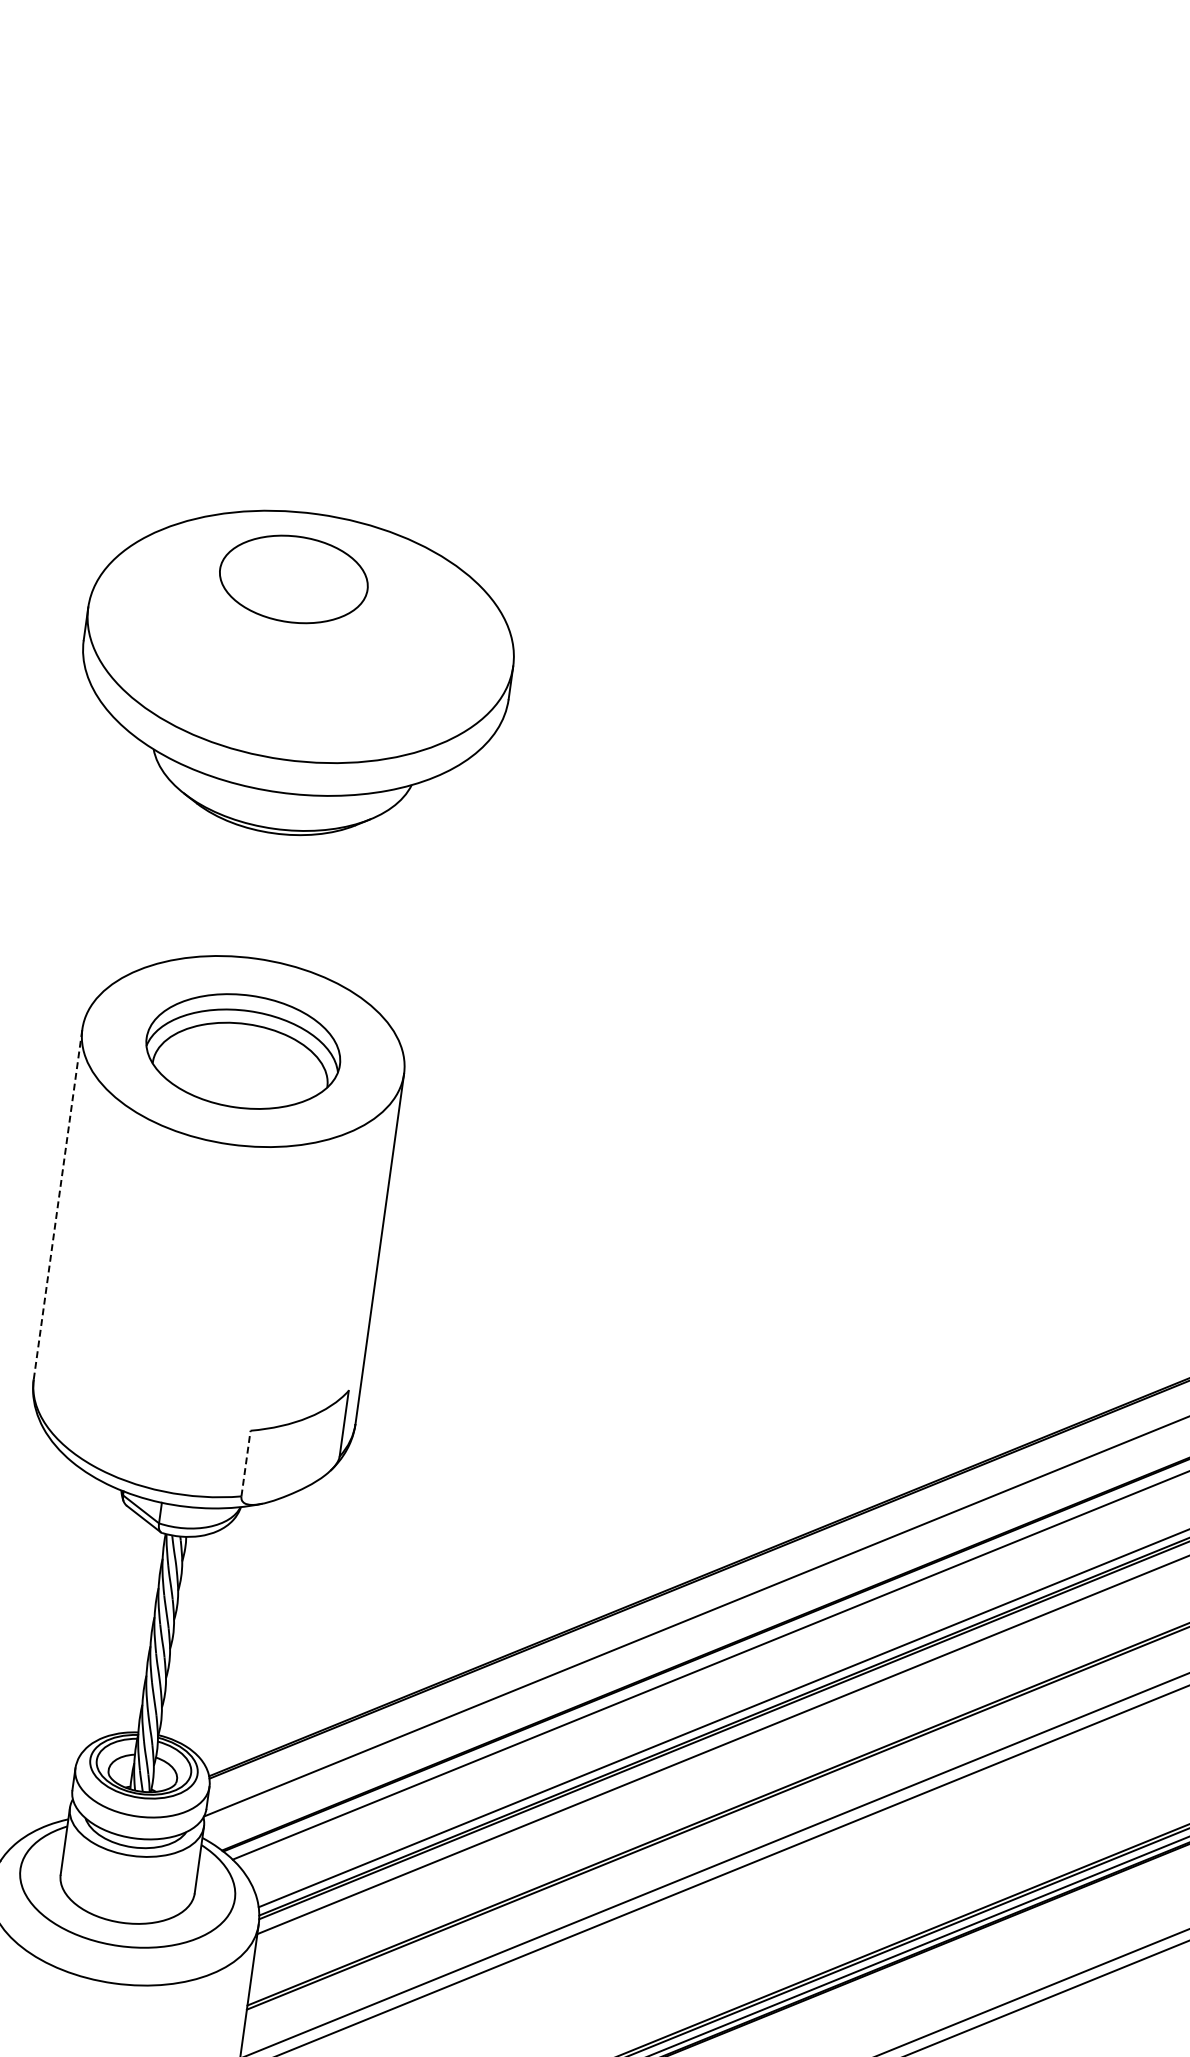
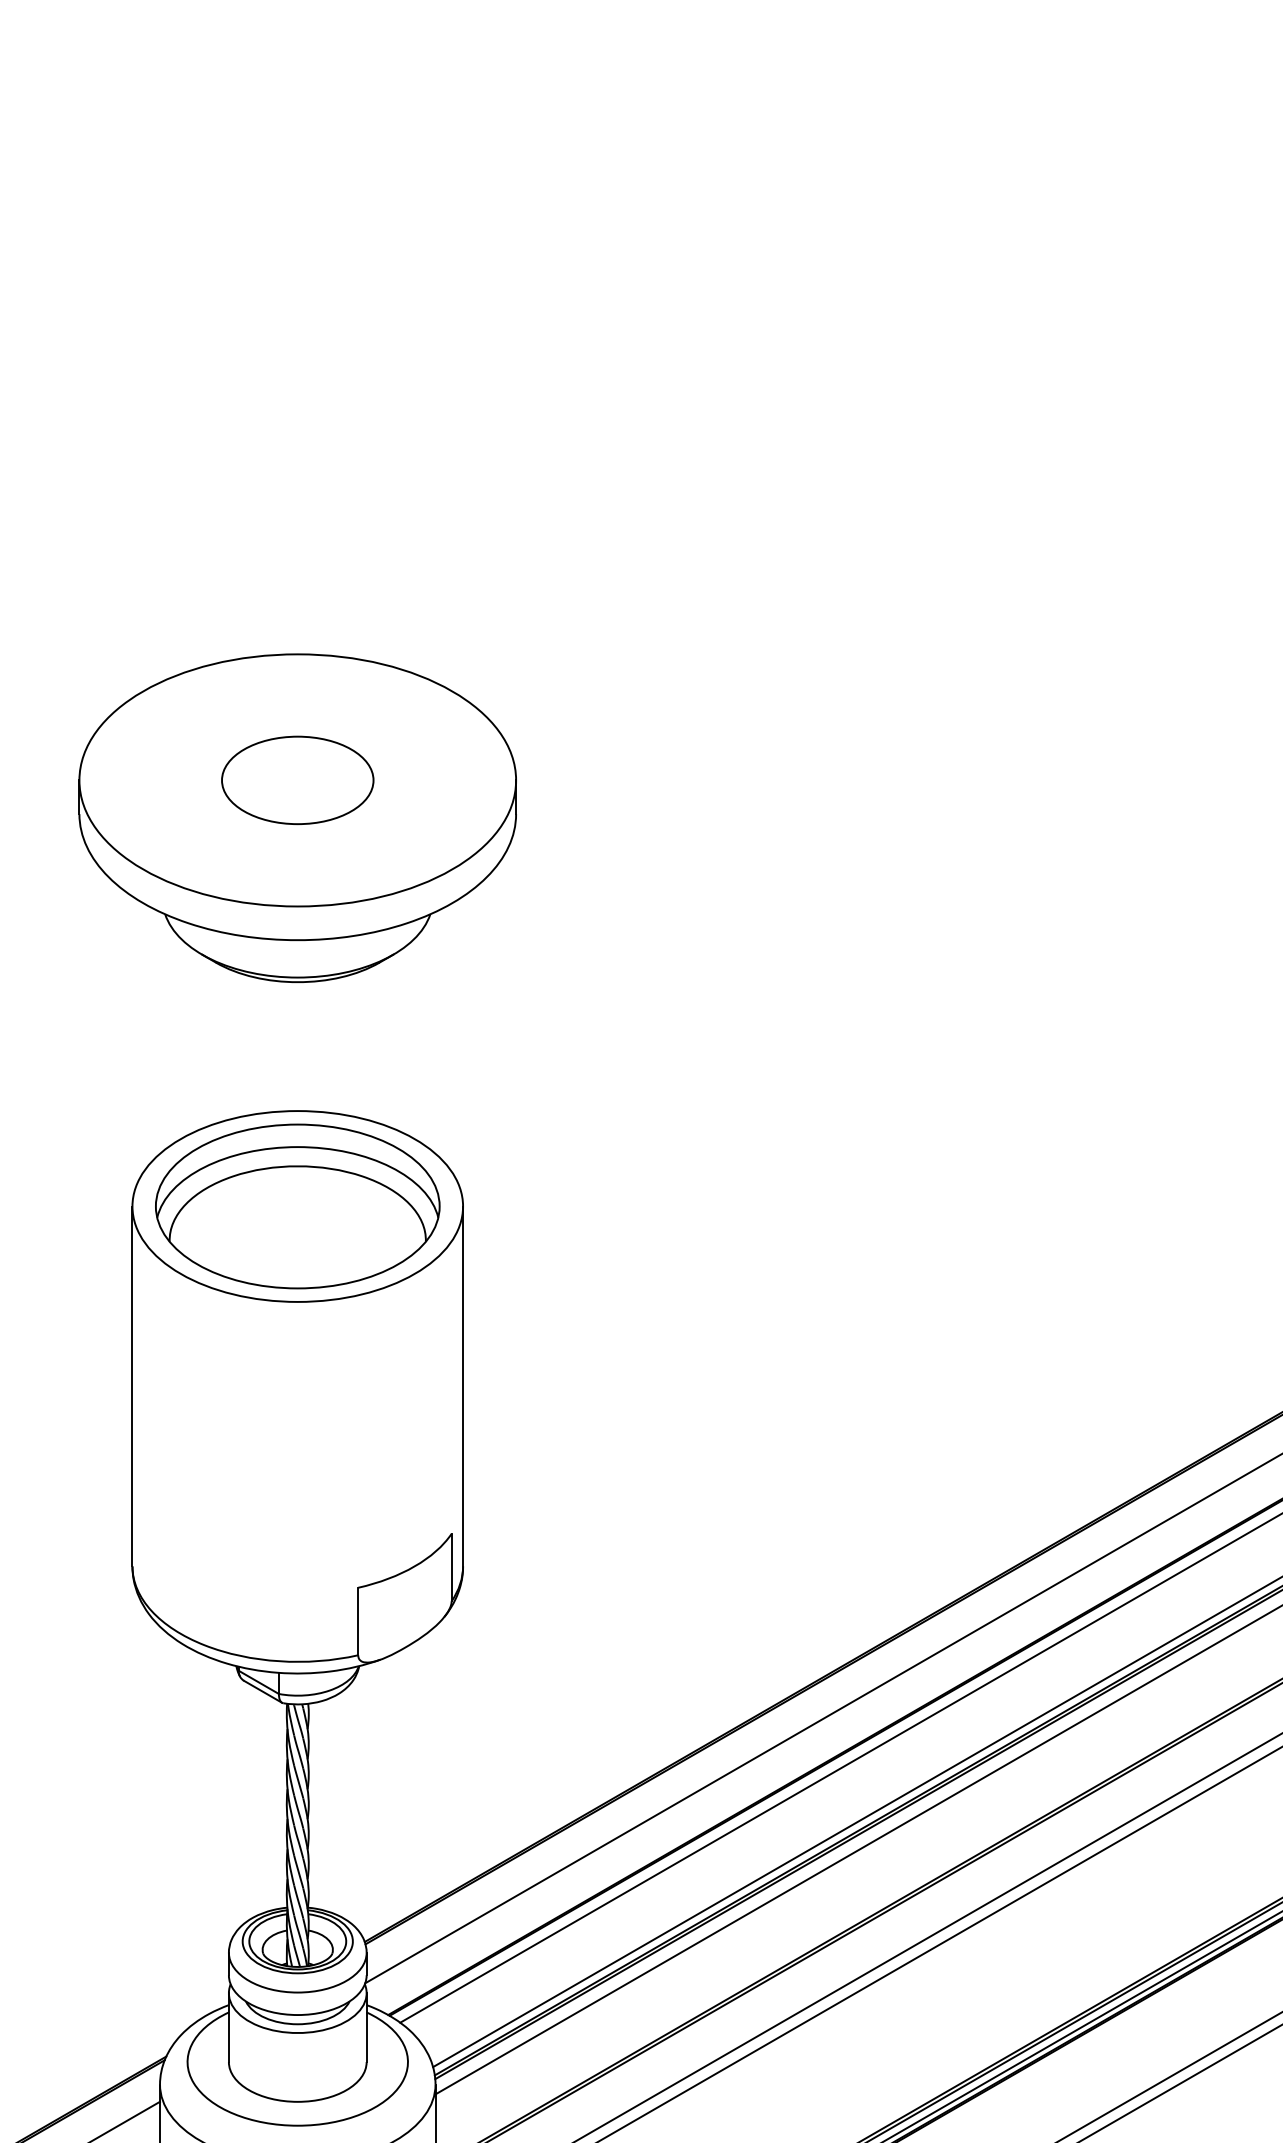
part: (293, 579) -> (297, 780), moved
part: (242, 1051) -> (297, 1206), size x1.43
line: (58, 1204) -> (132, 1386), dashed -> solid
line: (246, 1463) -> (358, 1621), dashed -> solid

